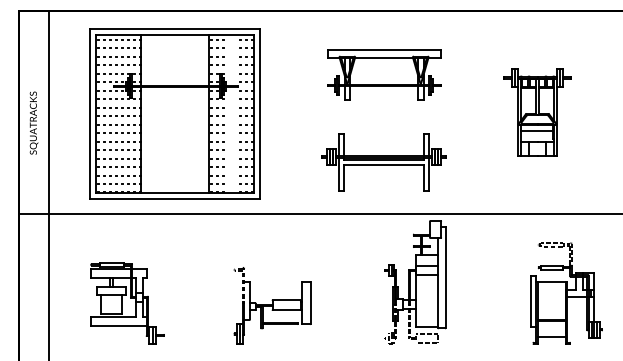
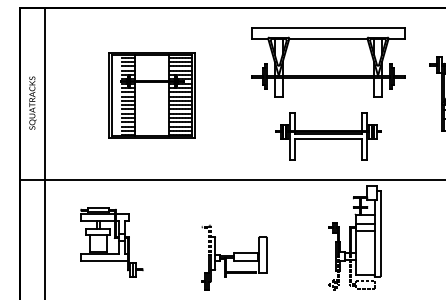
part: (384, 74) -> (329, 62), size x1.6
part: (174, 113) -> (151, 95), size x0.6
part: (127, 303) -> (111, 242), moved

